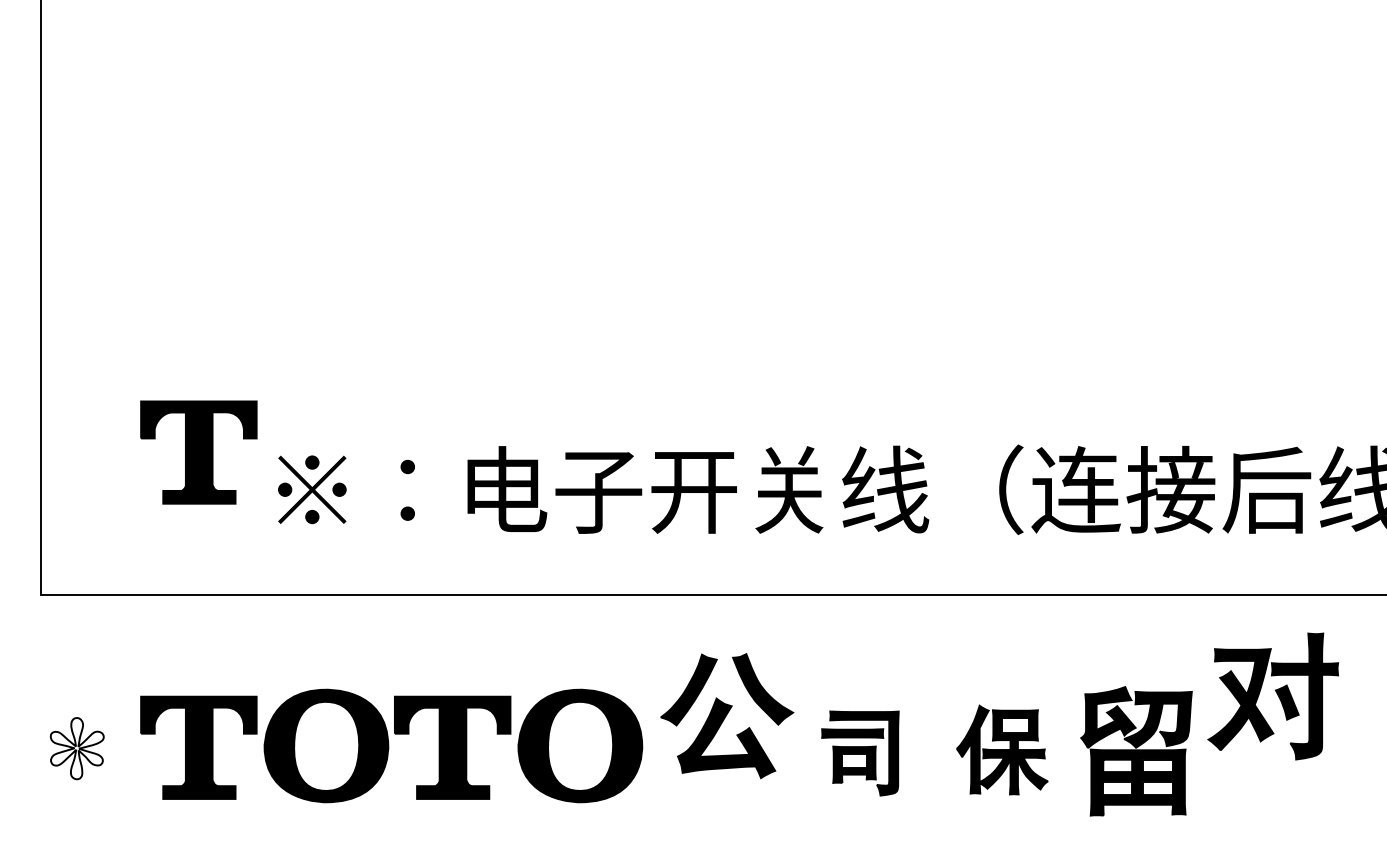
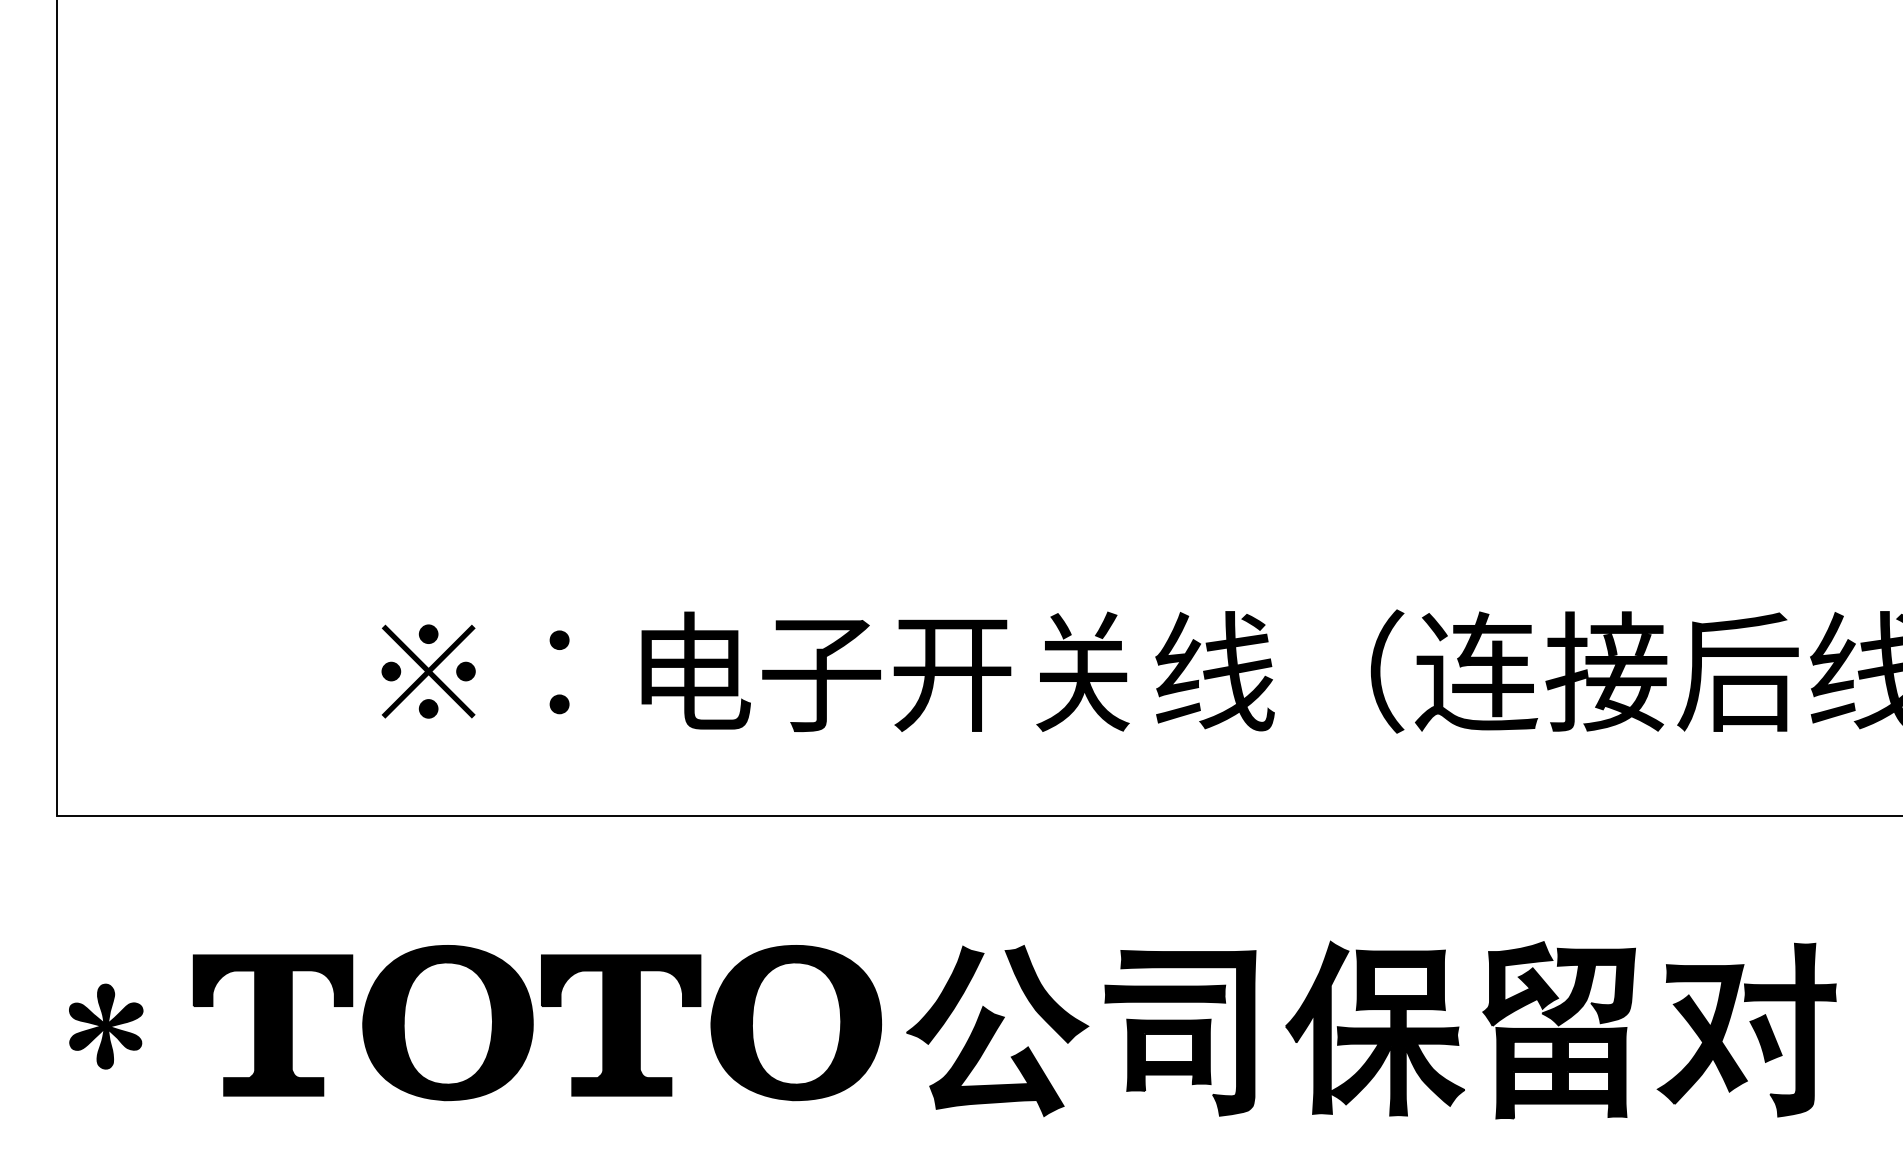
part: (198, 452) -> (272, 620), removed
part: (1277, 694) -> (1752, 1027), moved
part: (727, 716) -> (997, 1031), moved
fill: (76, 748) -> (105, 1026), added
part: (1001, 750) -> (1374, 1028), size x1.43
part: (860, 753) -> (1180, 1033), size x1.43

